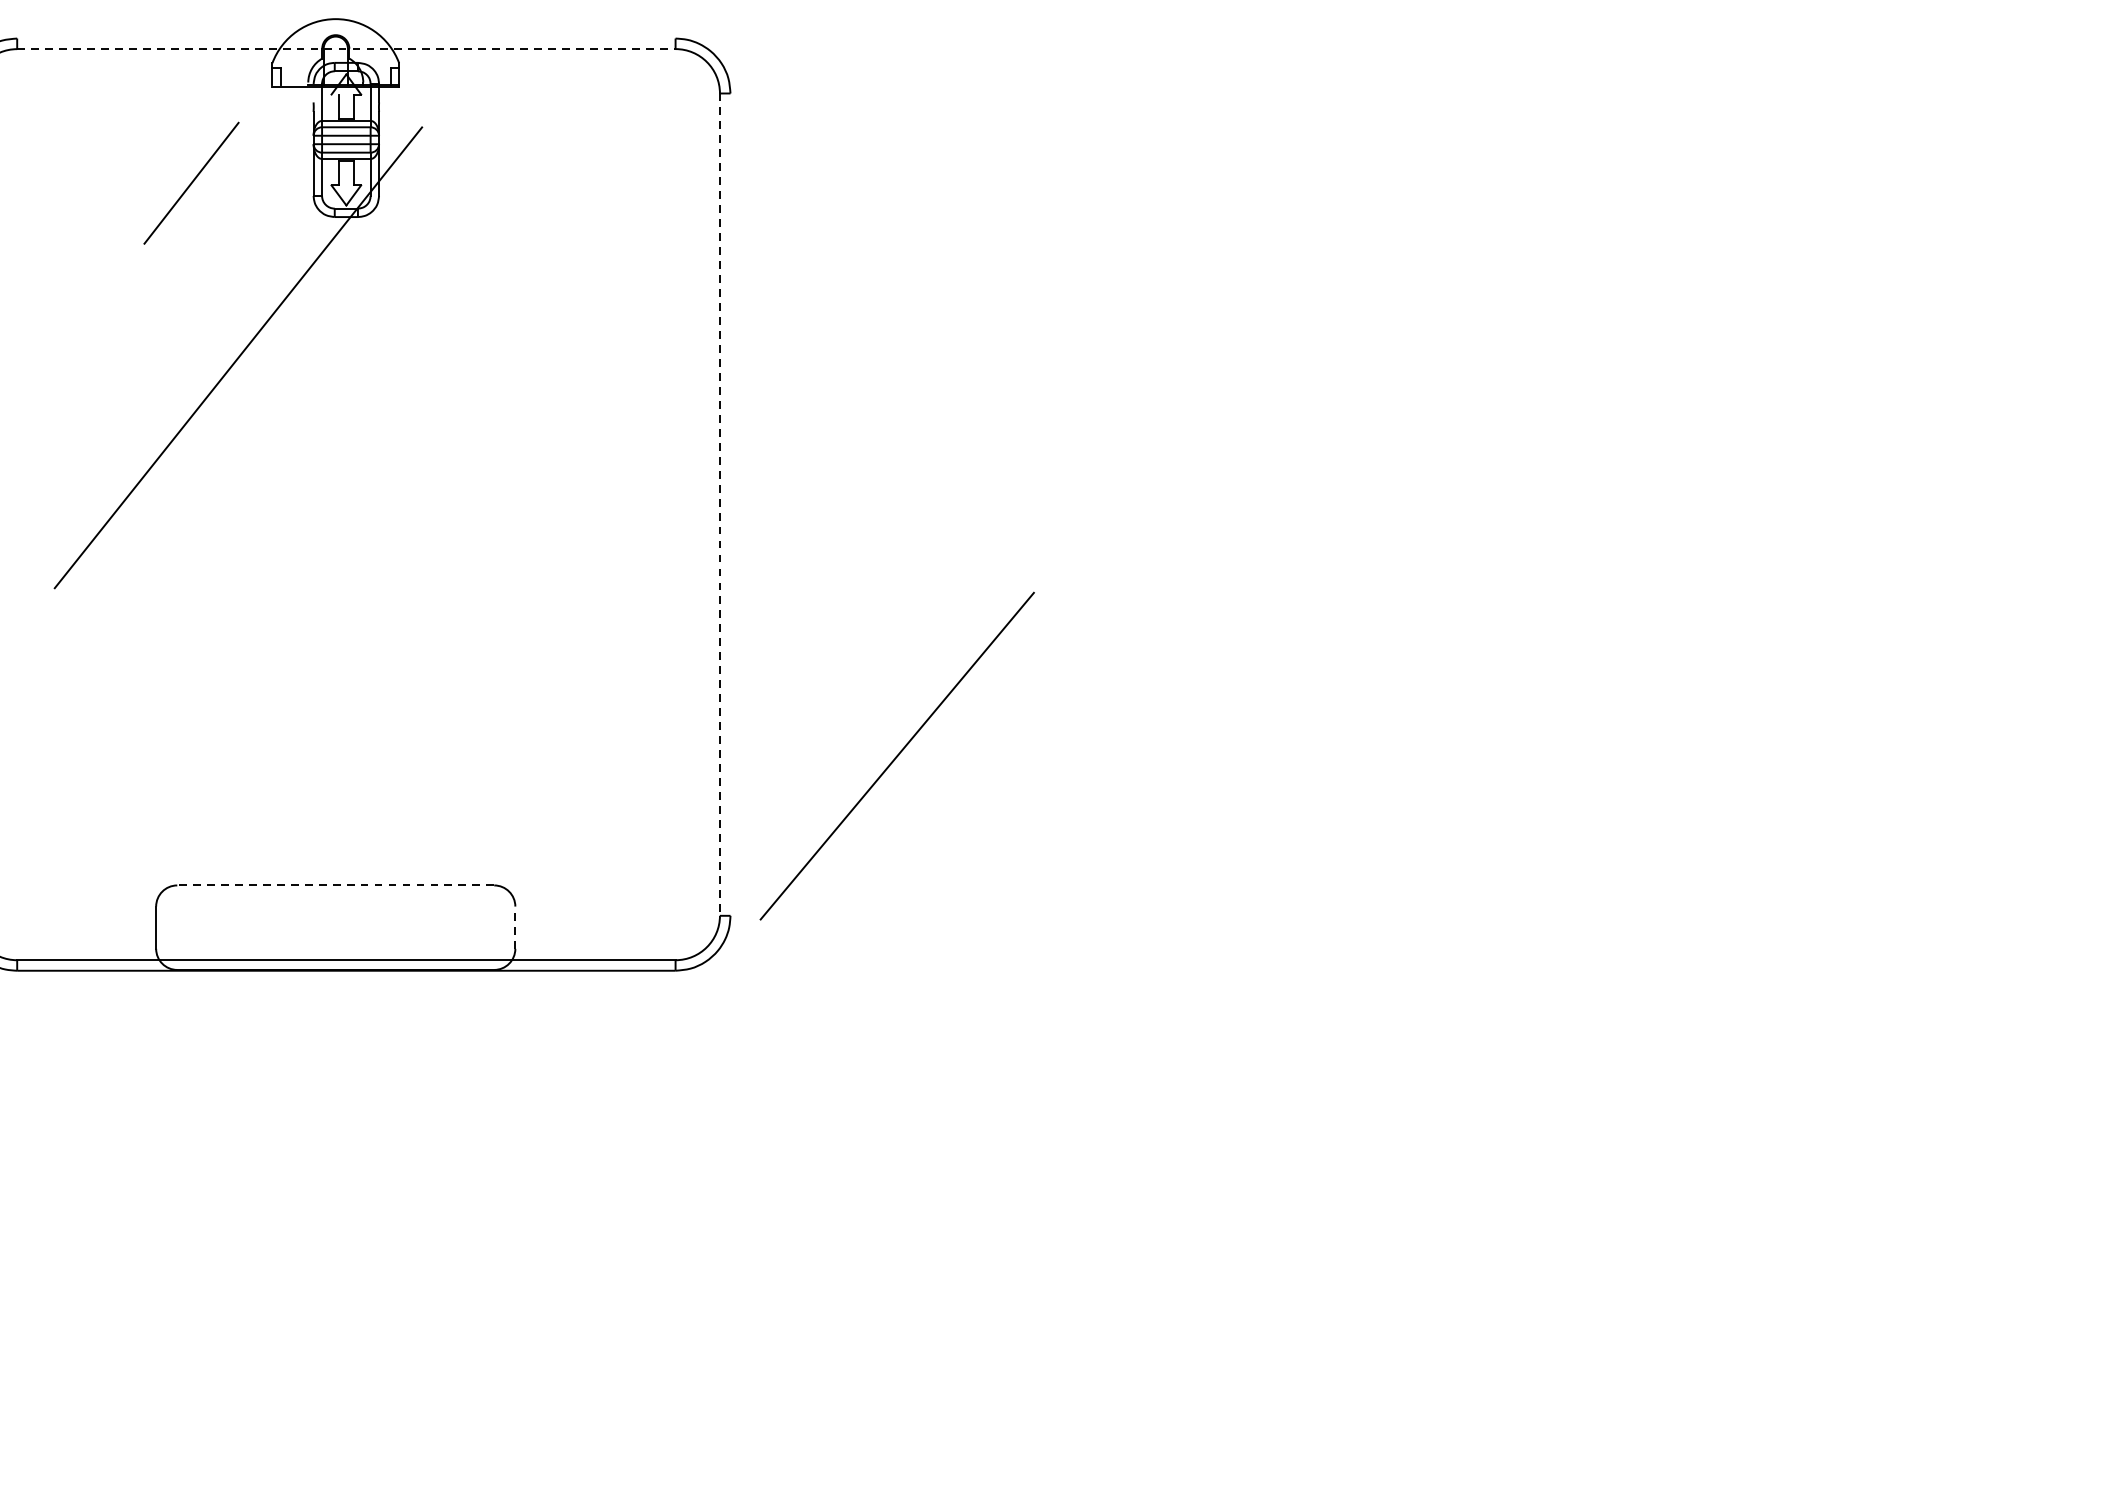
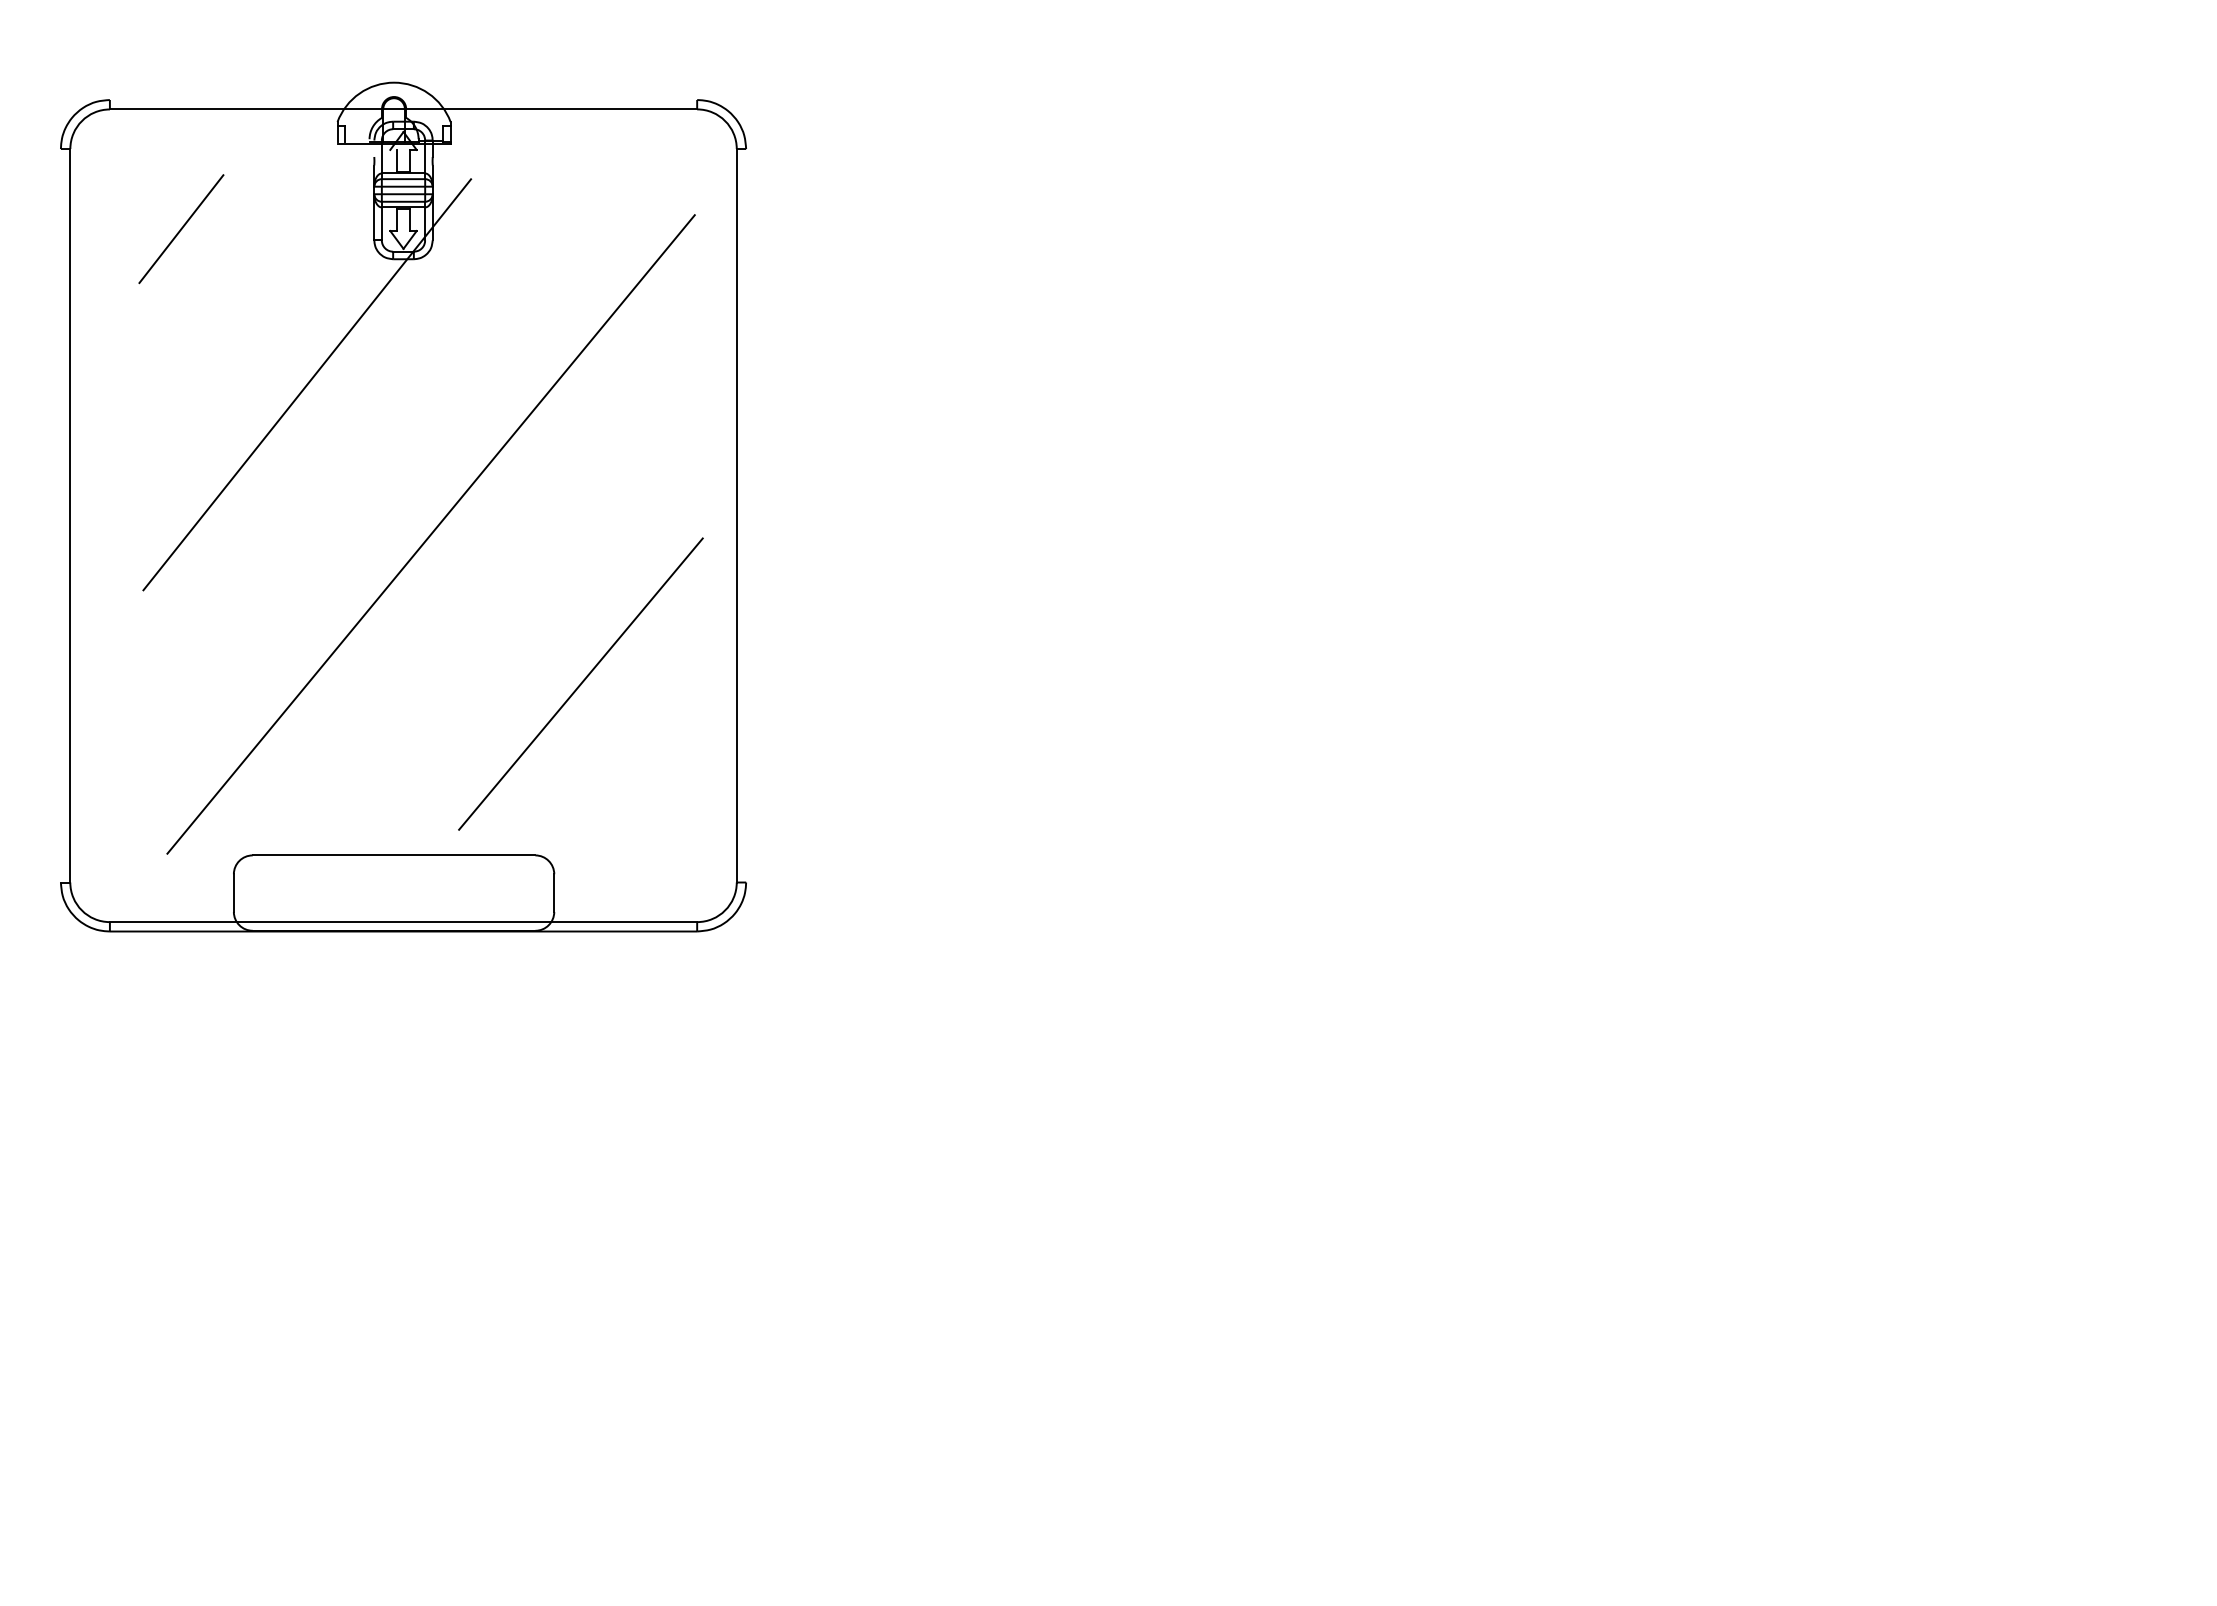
line: (346, 49) -> (403, 109), dashed -> solid
line: (191, 183) -> (181, 229), moved
line: (719, 504) -> (736, 515), dashed -> solid
line: (376, 525) -> (430, 534), added
line: (896, 755) -> (580, 683), moved
line: (335, 885) -> (393, 855), dashed -> solid
line: (515, 928) -> (554, 893), dashed -> solid

